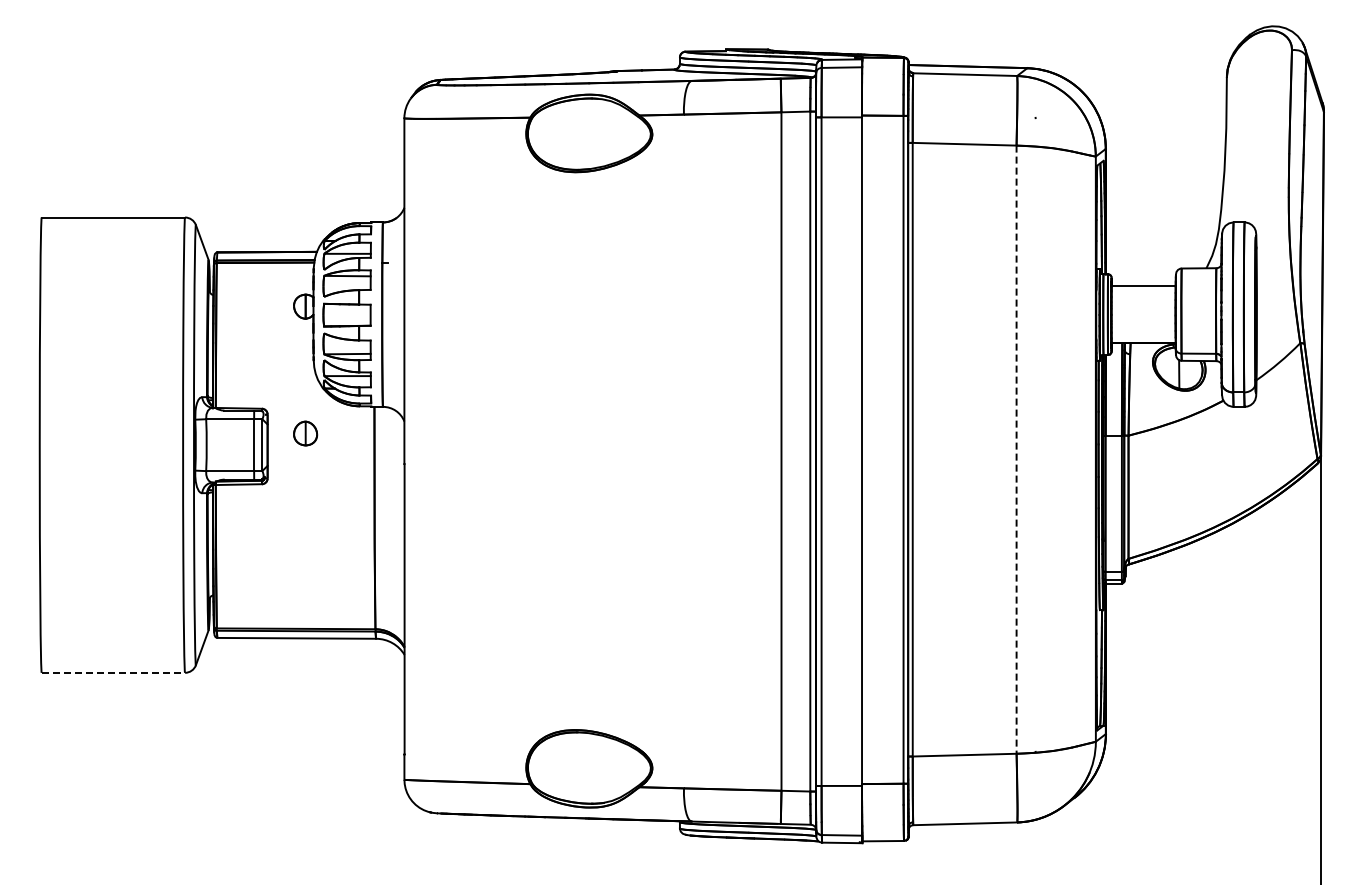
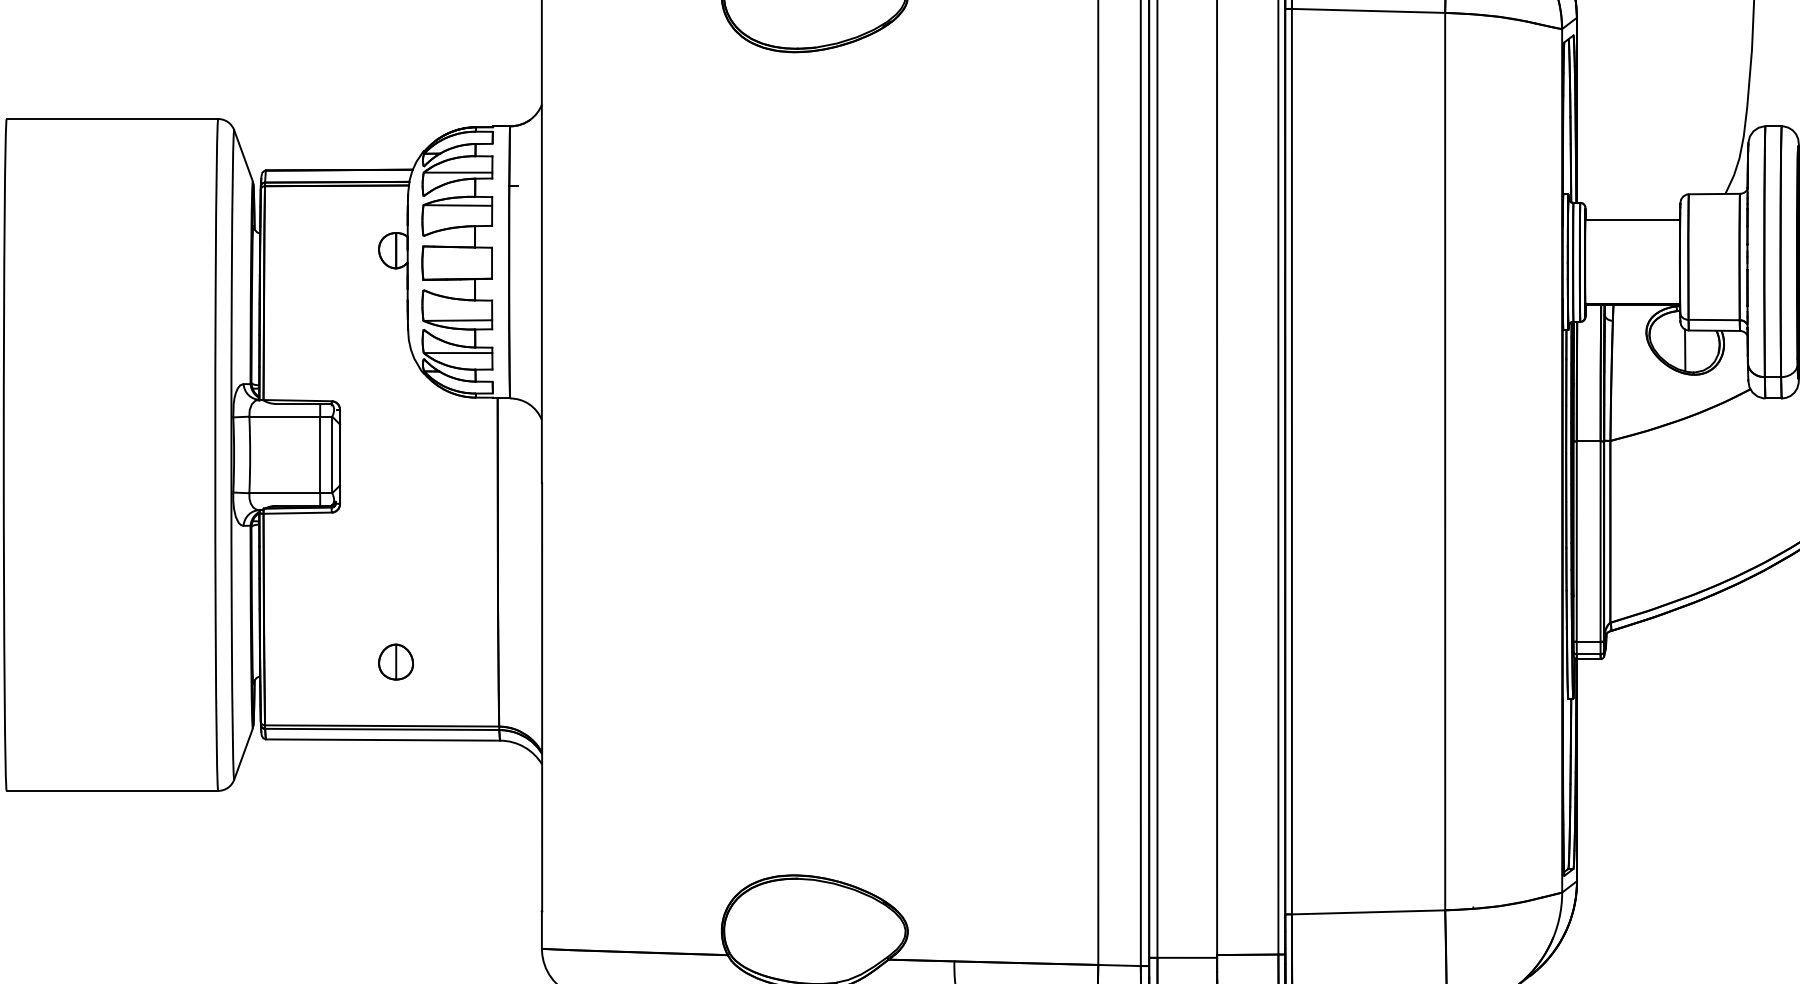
part: (305, 433) -> (395, 662), moved
line: (1016, 450) -> (1445, 462), dashed -> solid
line: (113, 672) -> (112, 790), dashed -> solid

